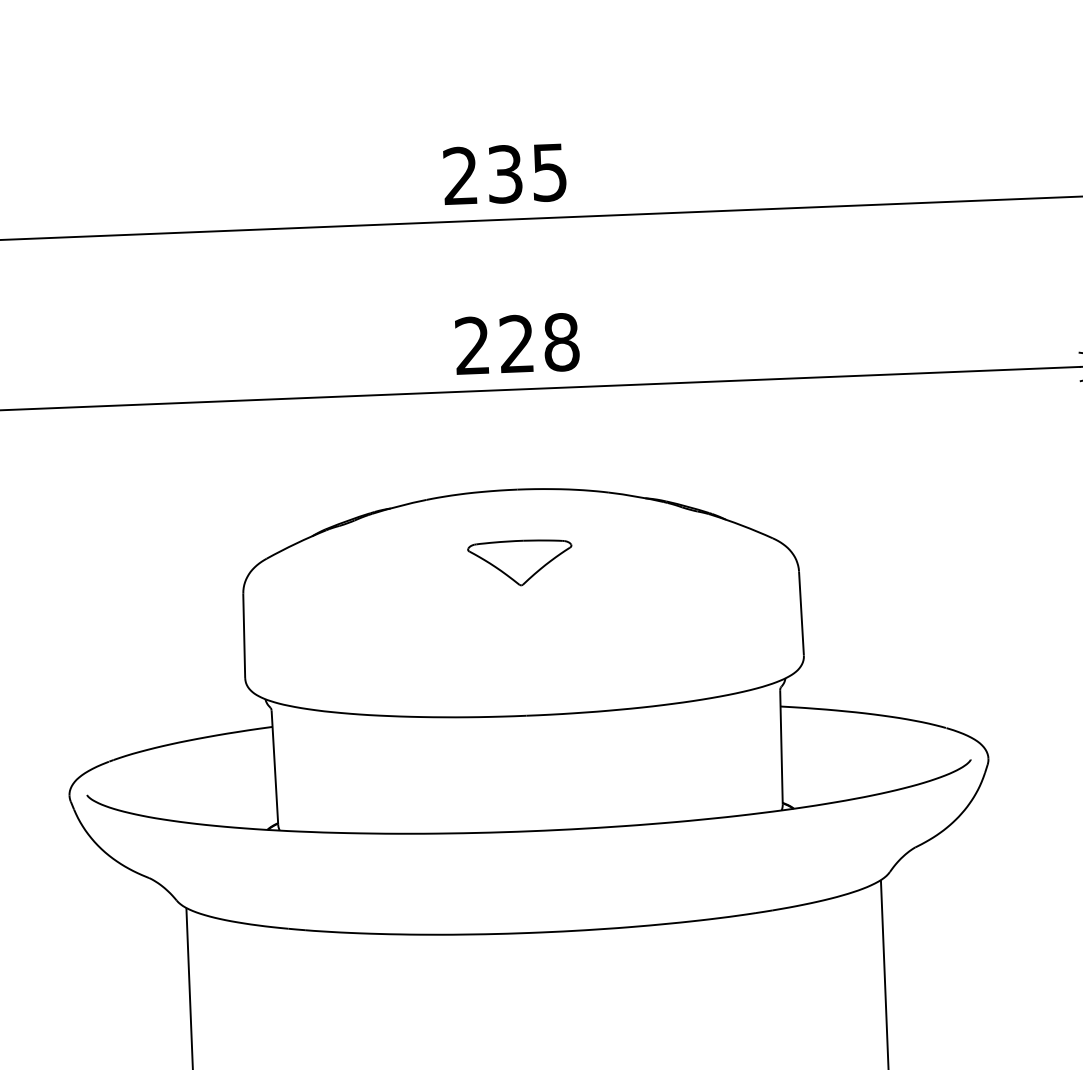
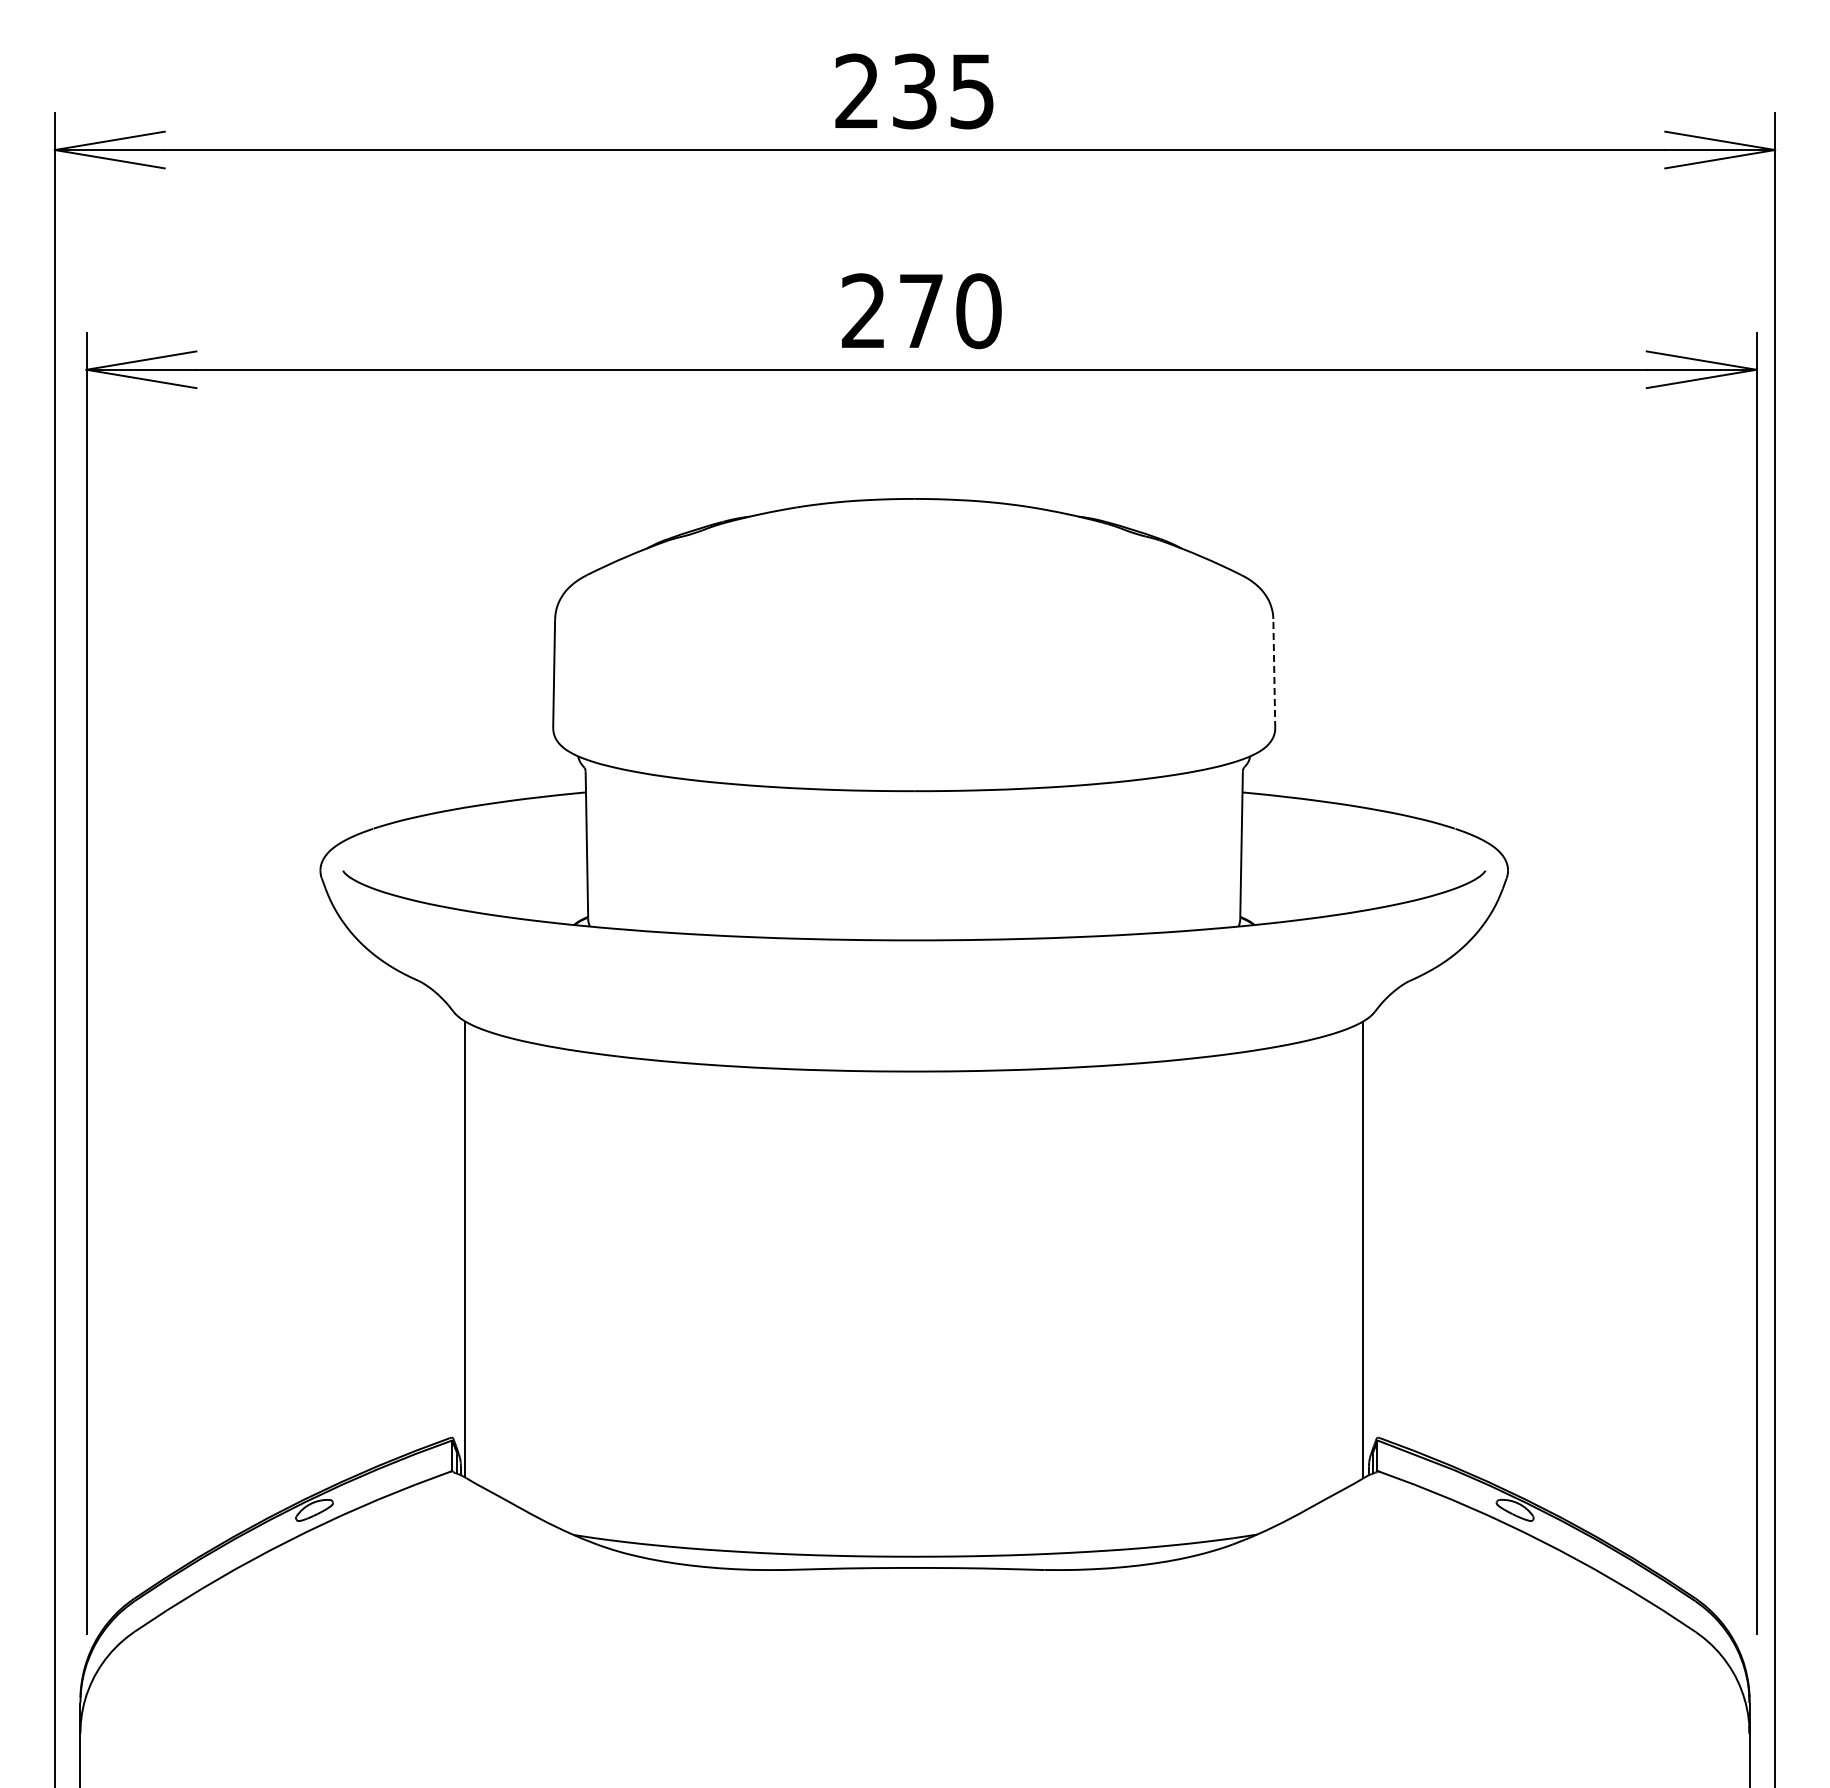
text: (539, 342) -> (950, 310), 228 -> 270
part: (519, 562) -> (913, 593), removed
line: (801, 613) -> (1274, 673), solid -> dashed

